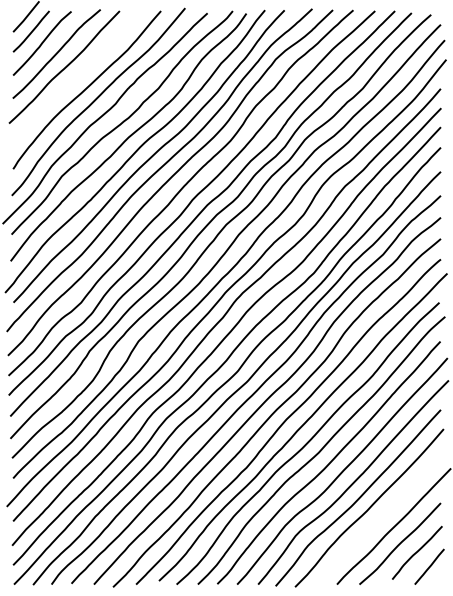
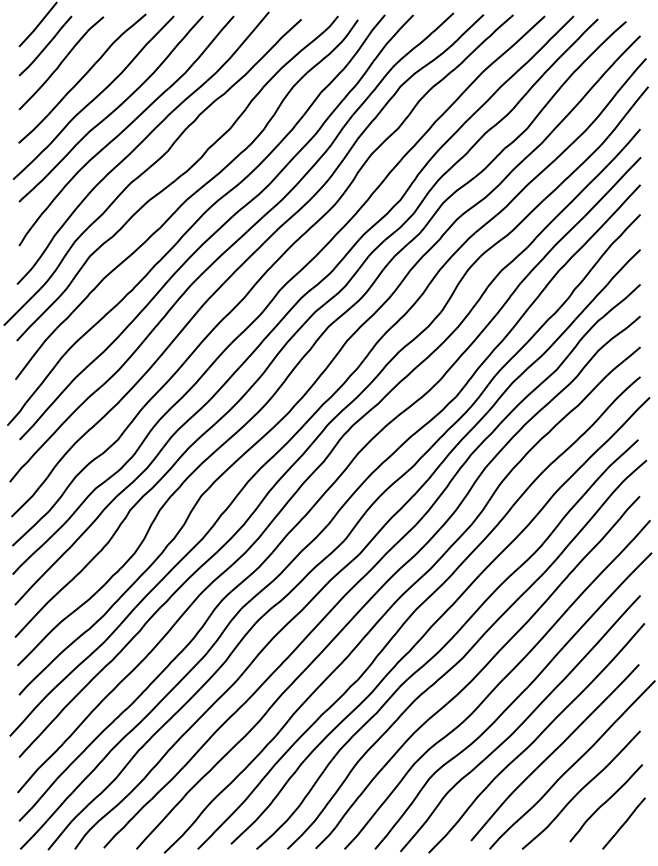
curve: (77, 75) -> (112, 109), added
curve: (381, 517) -> (554, 751), added

